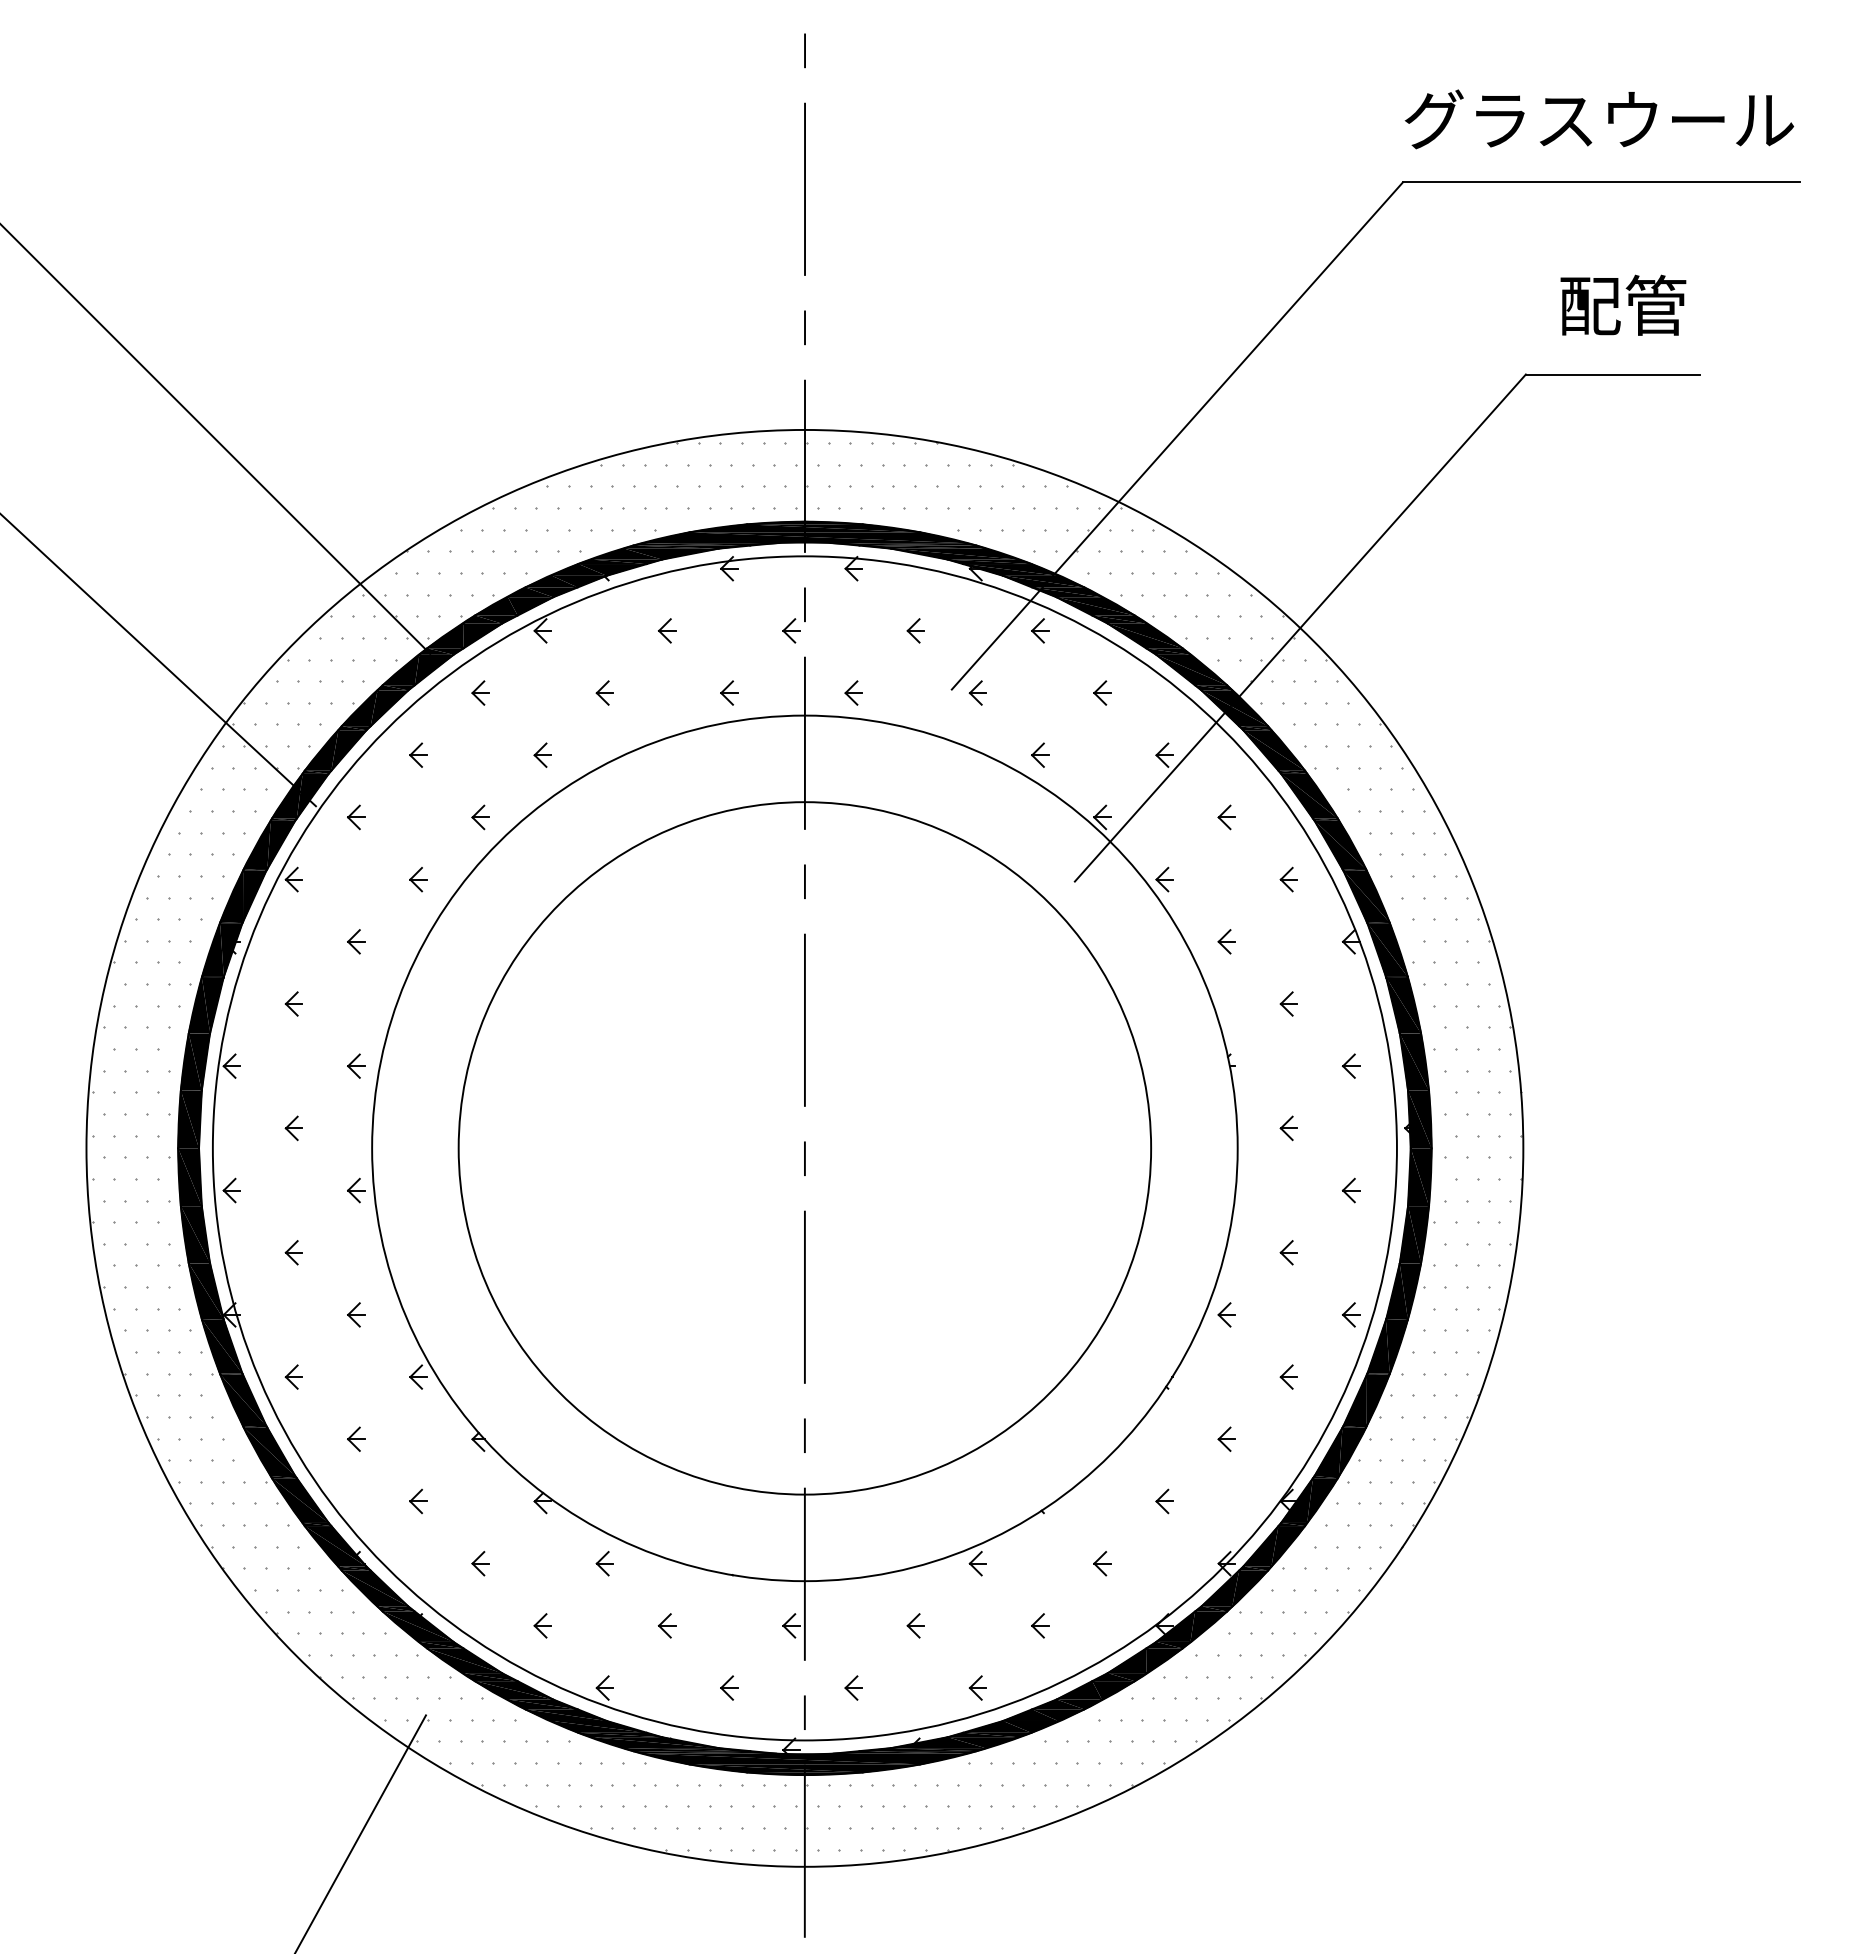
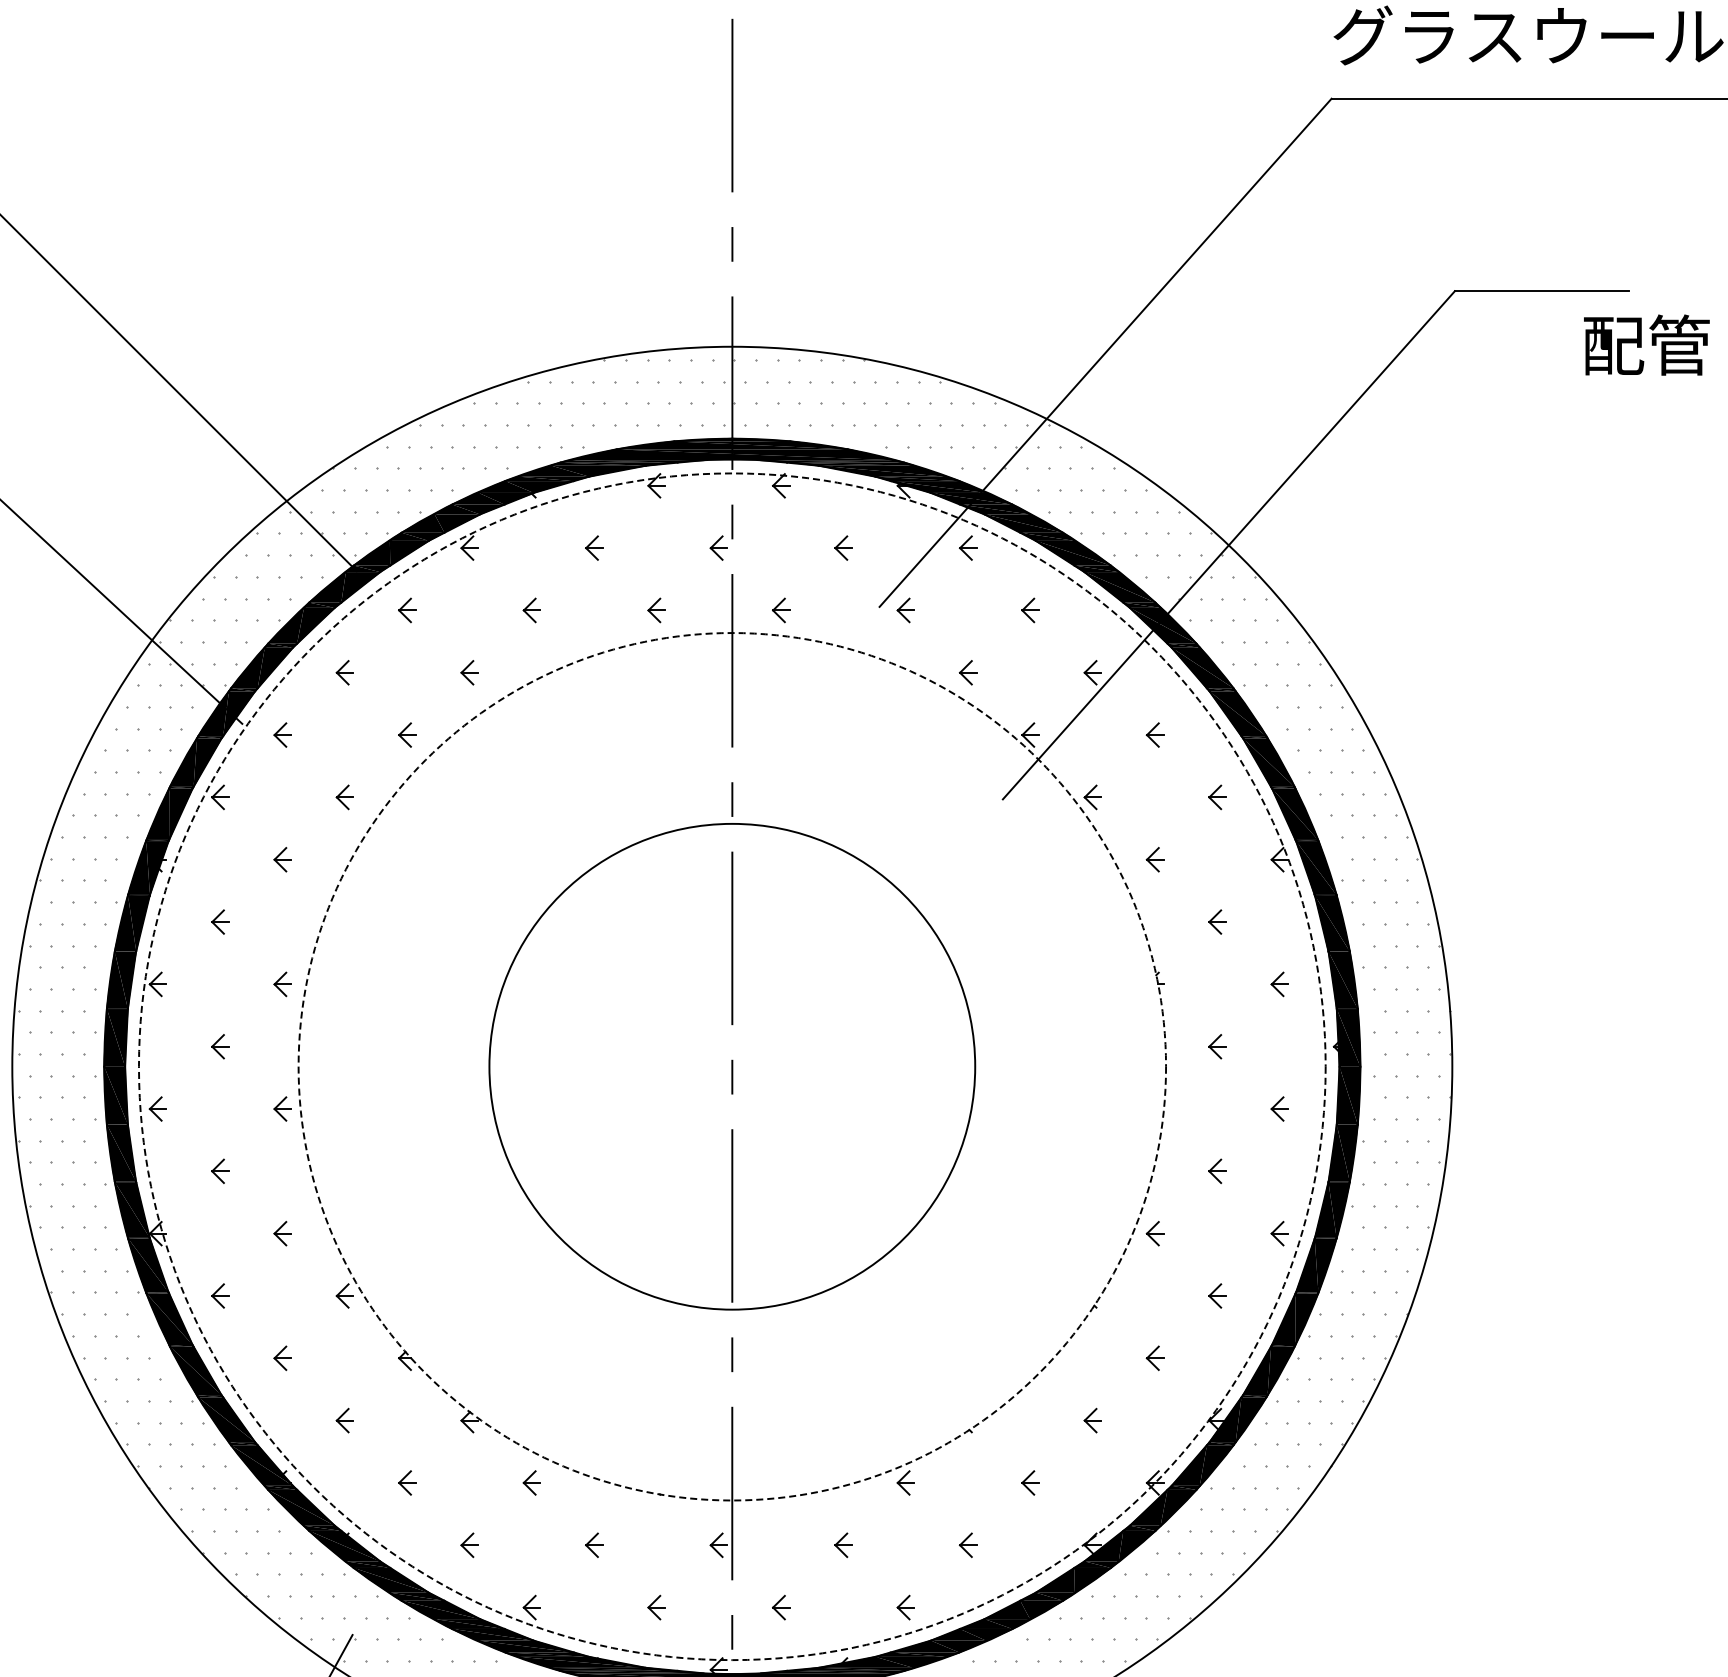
text: (1623, 304) -> (1646, 344), moved
circle: (804, 1148) -> (731, 1066), size x0.7
circle: (804, 1148) -> (731, 1066), solid -> dashed
circle: (804, 1148) -> (731, 1066), solid -> dashed

